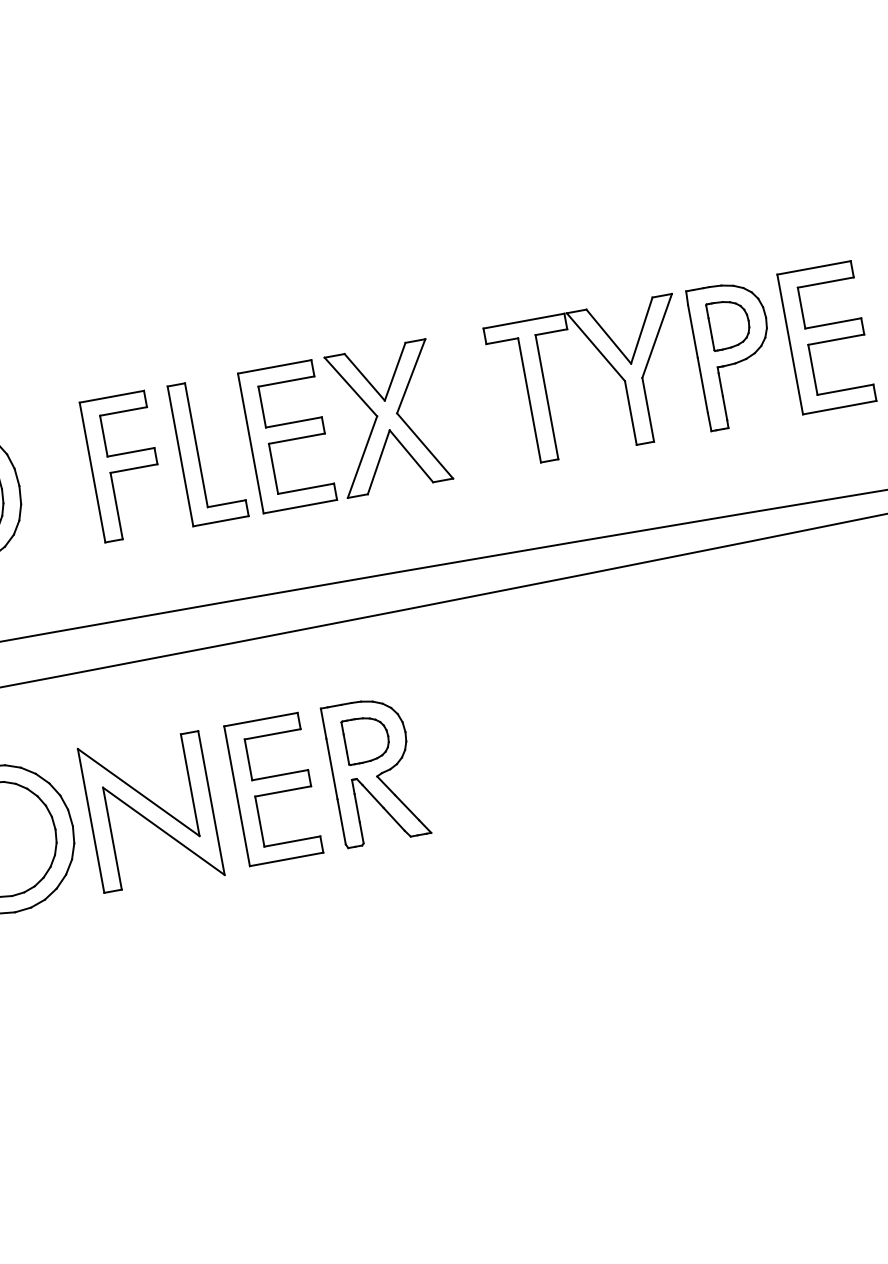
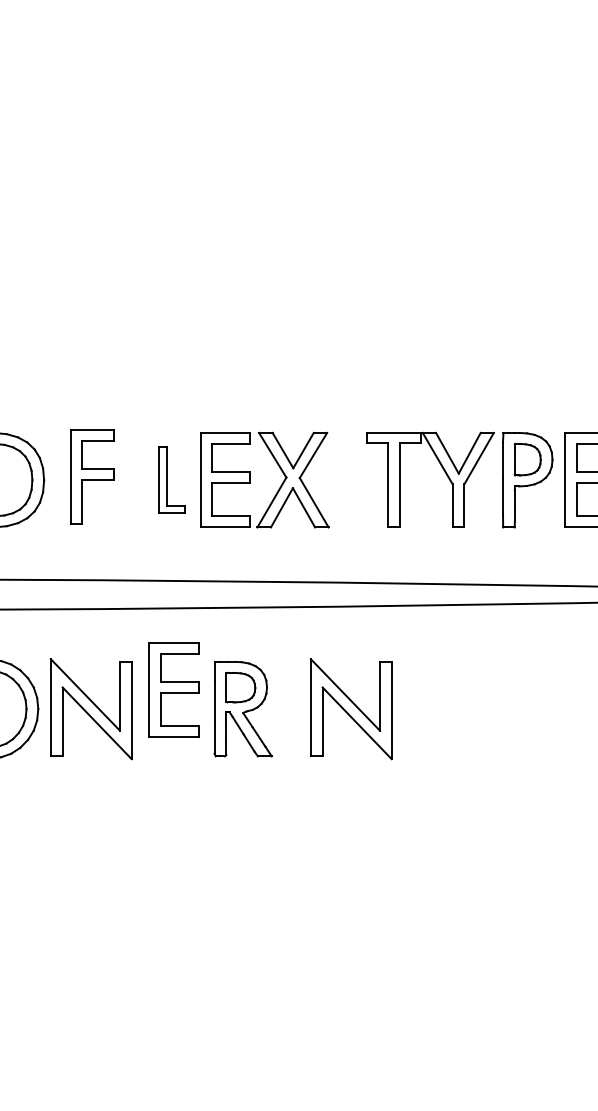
part: (207, 450) -> (171, 479), size x0.7
part: (124, 465) -> (92, 476), moved
part: (534, 742) -> (350, 709), added
part: (272, 788) -> (173, 689), moved

